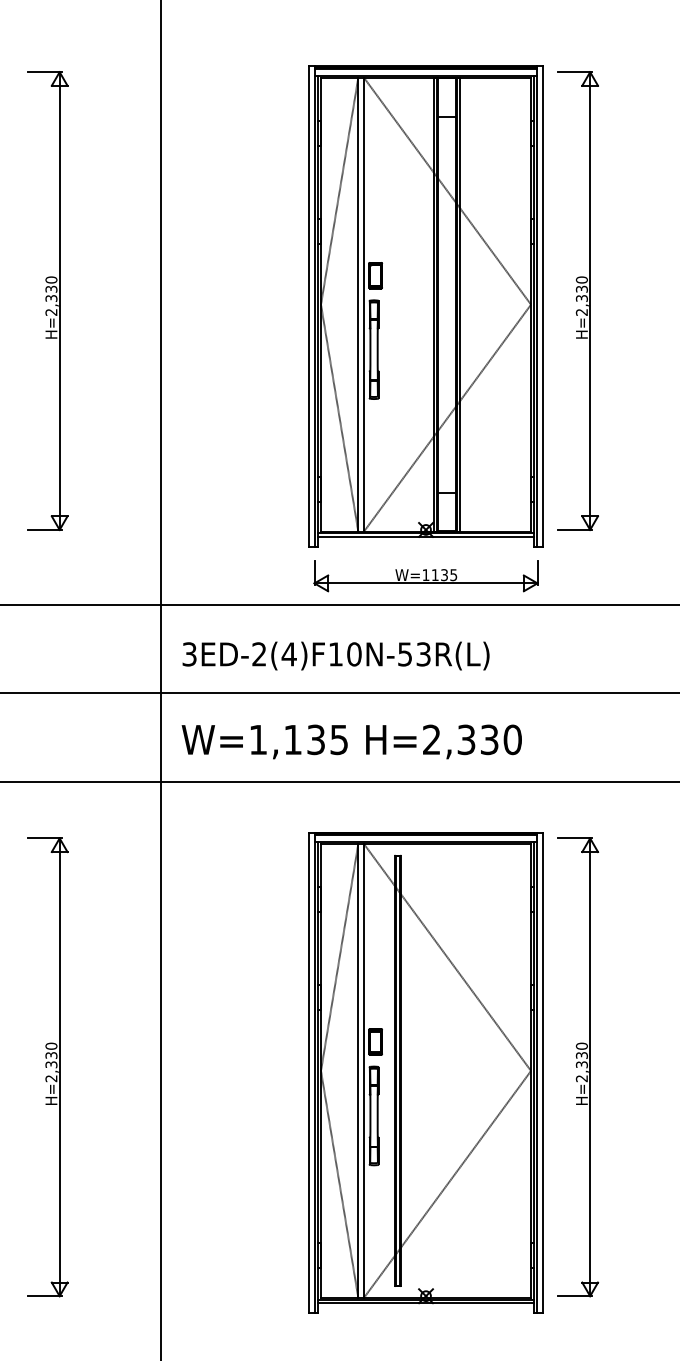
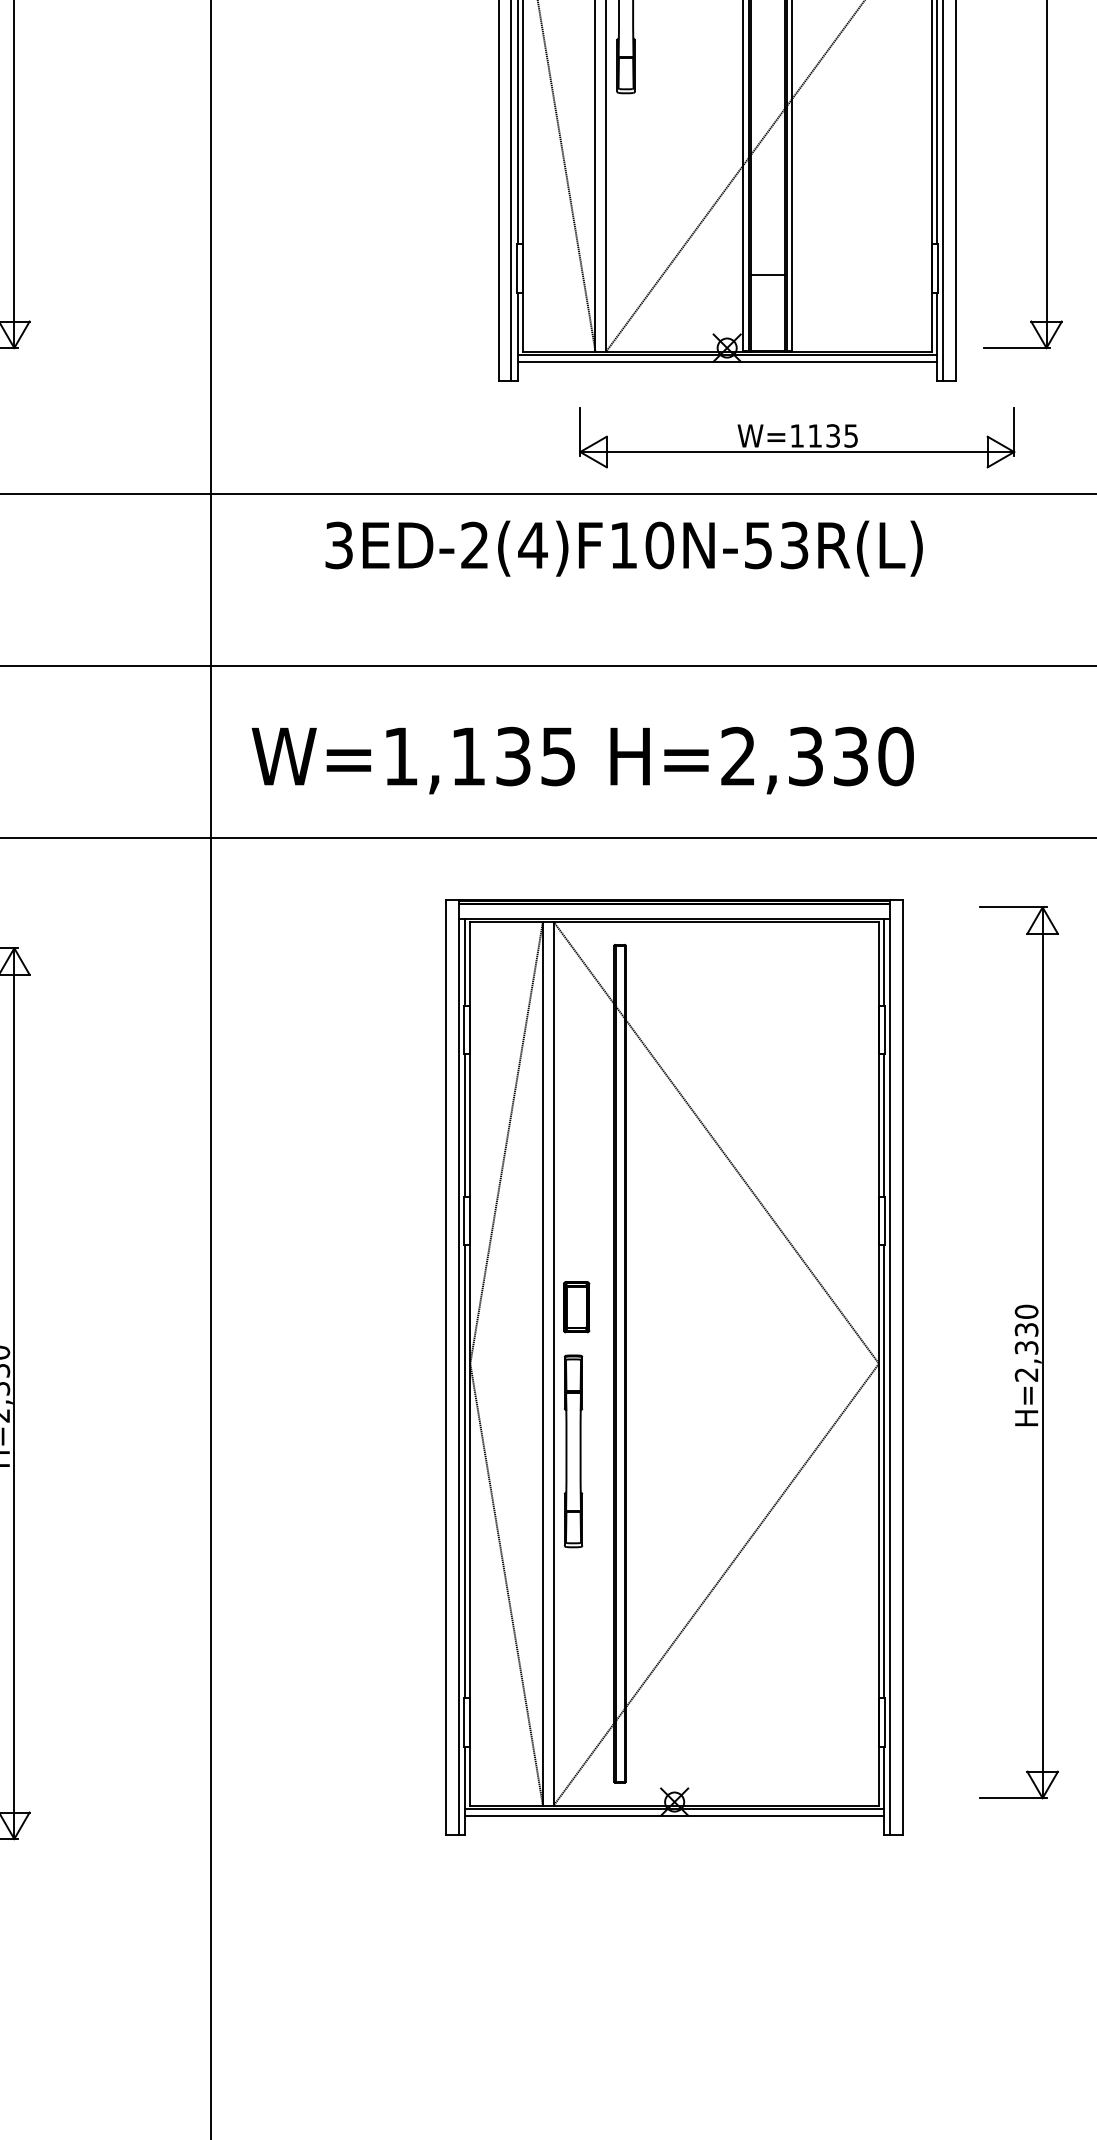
part: (425, 576) -> (796, 438), moved
text: (335, 655) -> (623, 547), moved
part: (578, 1067) -> (1019, 1353), moved
part: (425, 1072) -> (673, 1366), moved

